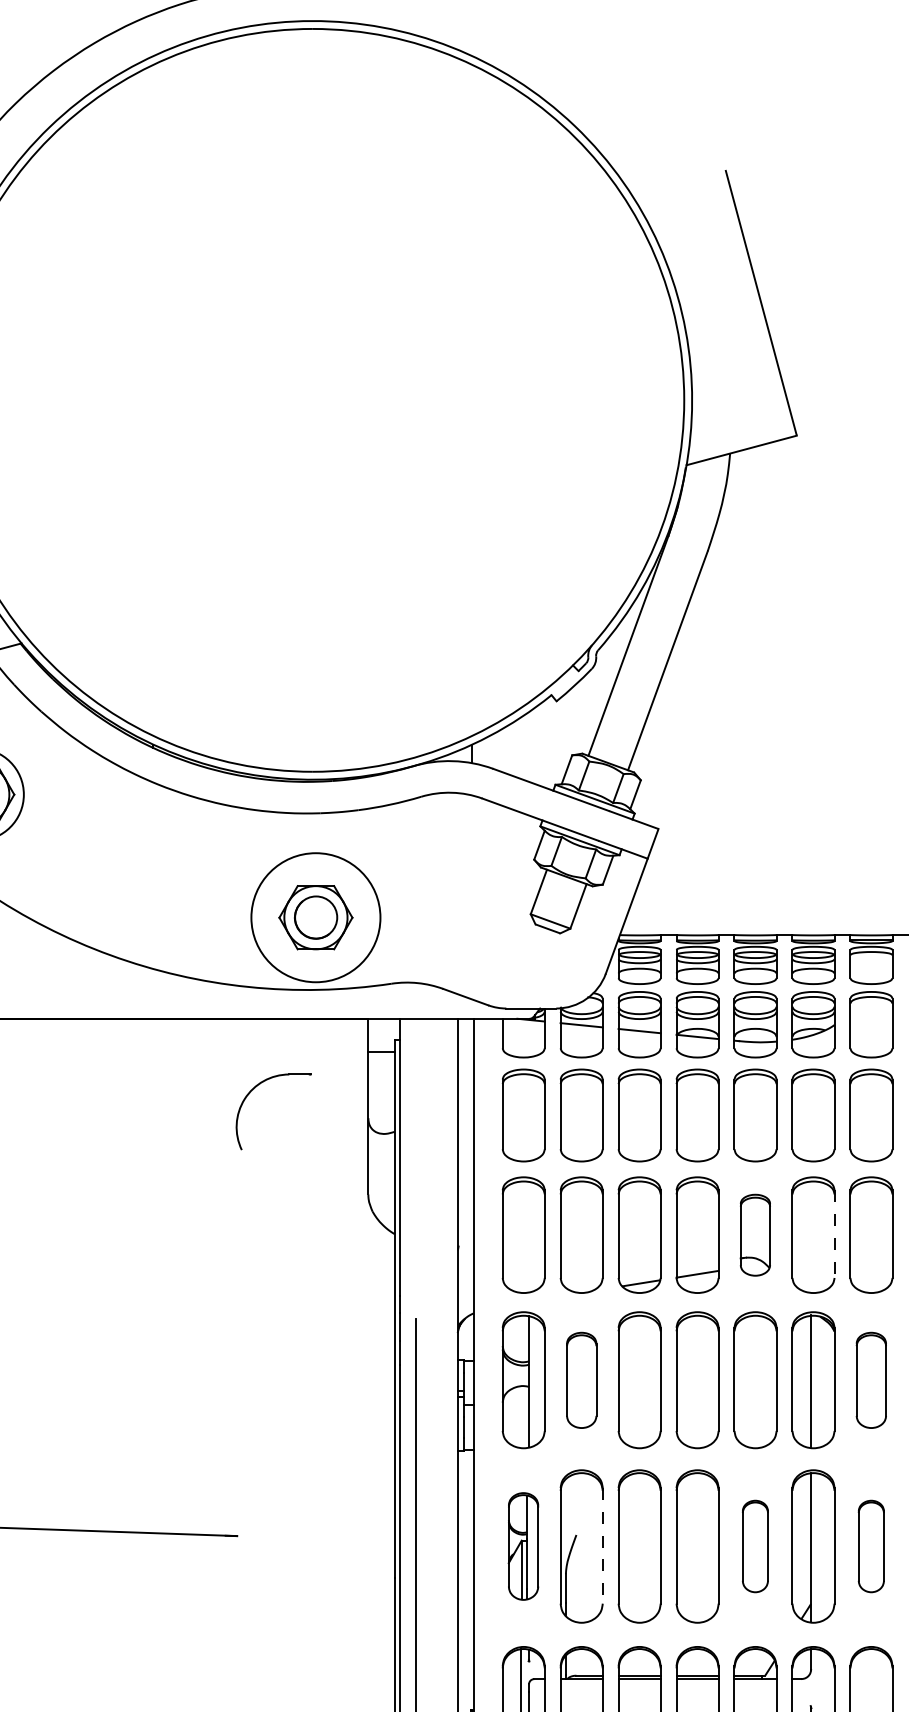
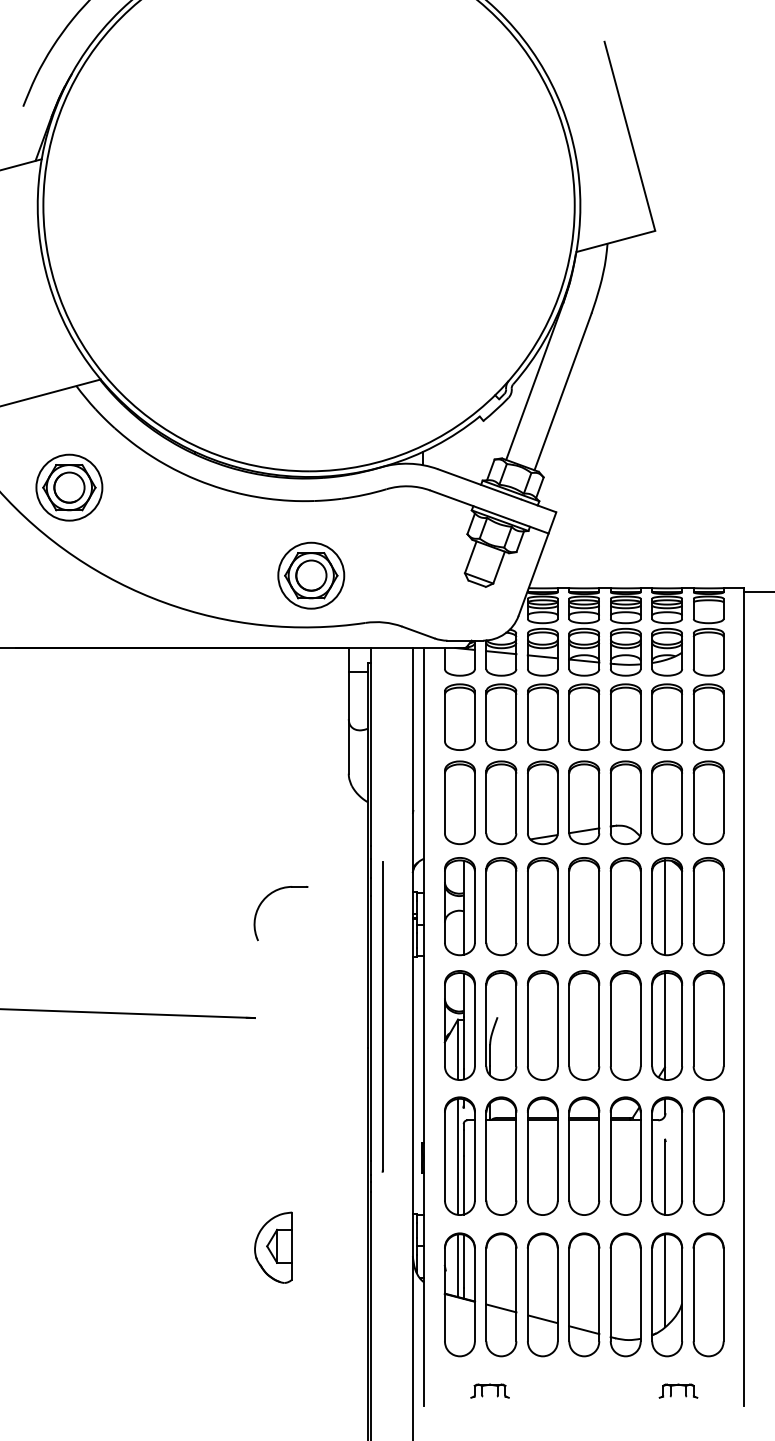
circle: (316, 917) -> (311, 575), size x0.71
part: (253, 1090) -> (266, 898), moved
part: (755, 1234) -> (625, 802), size x1.43
line: (834, 1234) -> (682, 802), dashed -> solid
part: (581, 1380) -> (501, 906), size x1.43
part: (871, 1380) -> (708, 906), size x1.43
part: (523, 1546) -> (459, 1025), size x1.43
line: (602, 1546) -> (516, 1025), dashed -> solid
part: (755, 1546) -> (625, 1025), size x1.67
part: (871, 1546) -> (708, 1025), size x1.67

